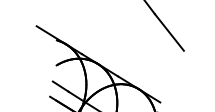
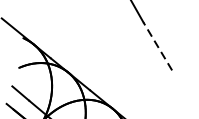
line: (169, 32) -> (157, 46), solid -> dashed

